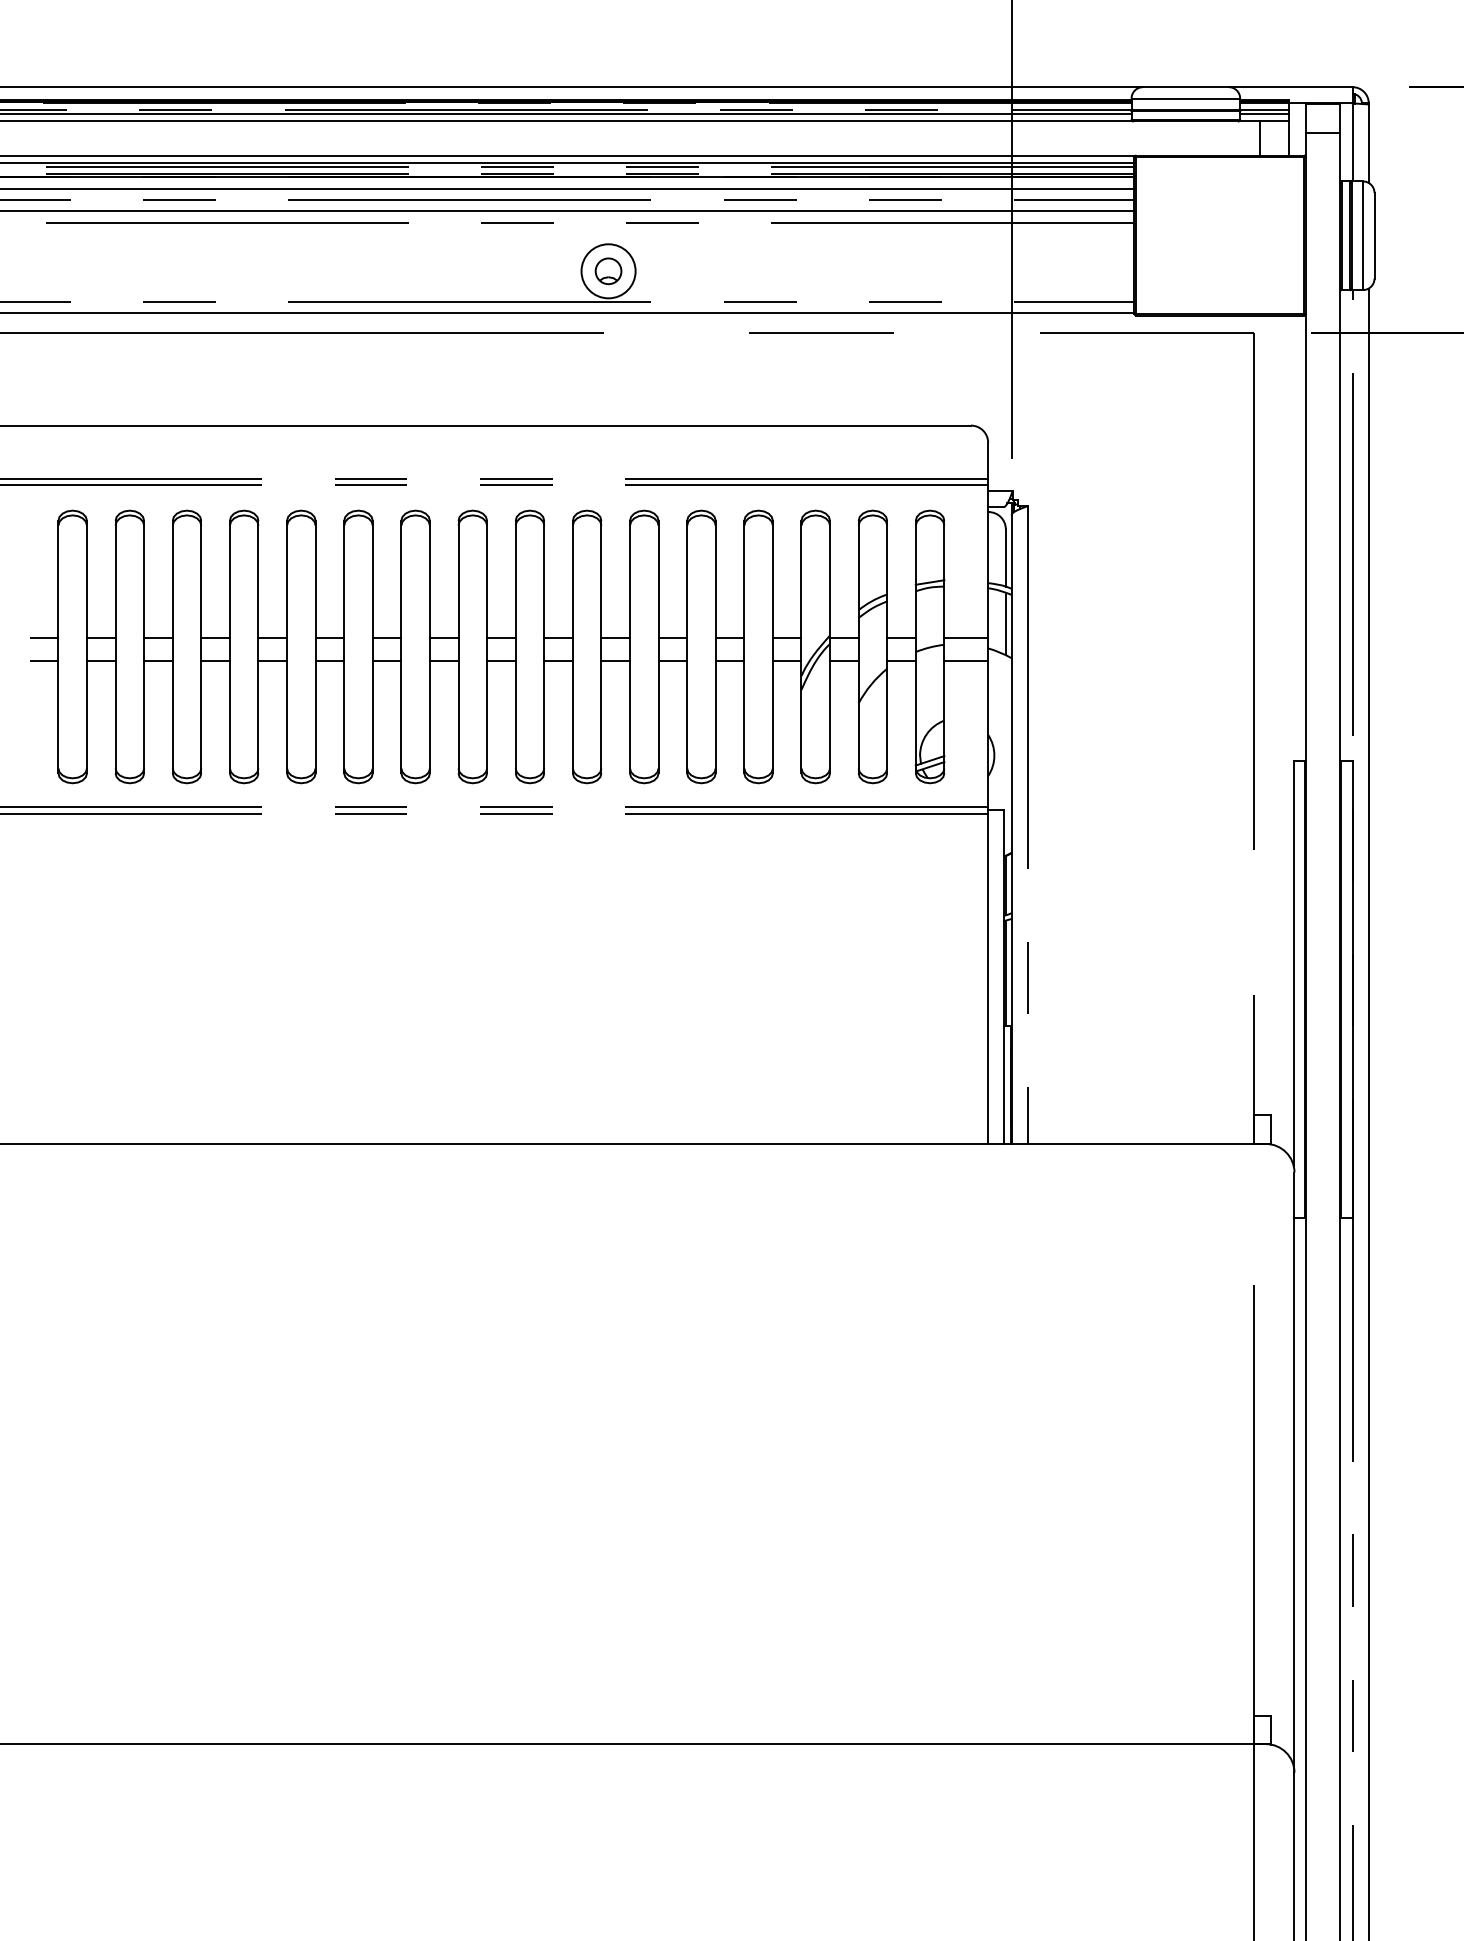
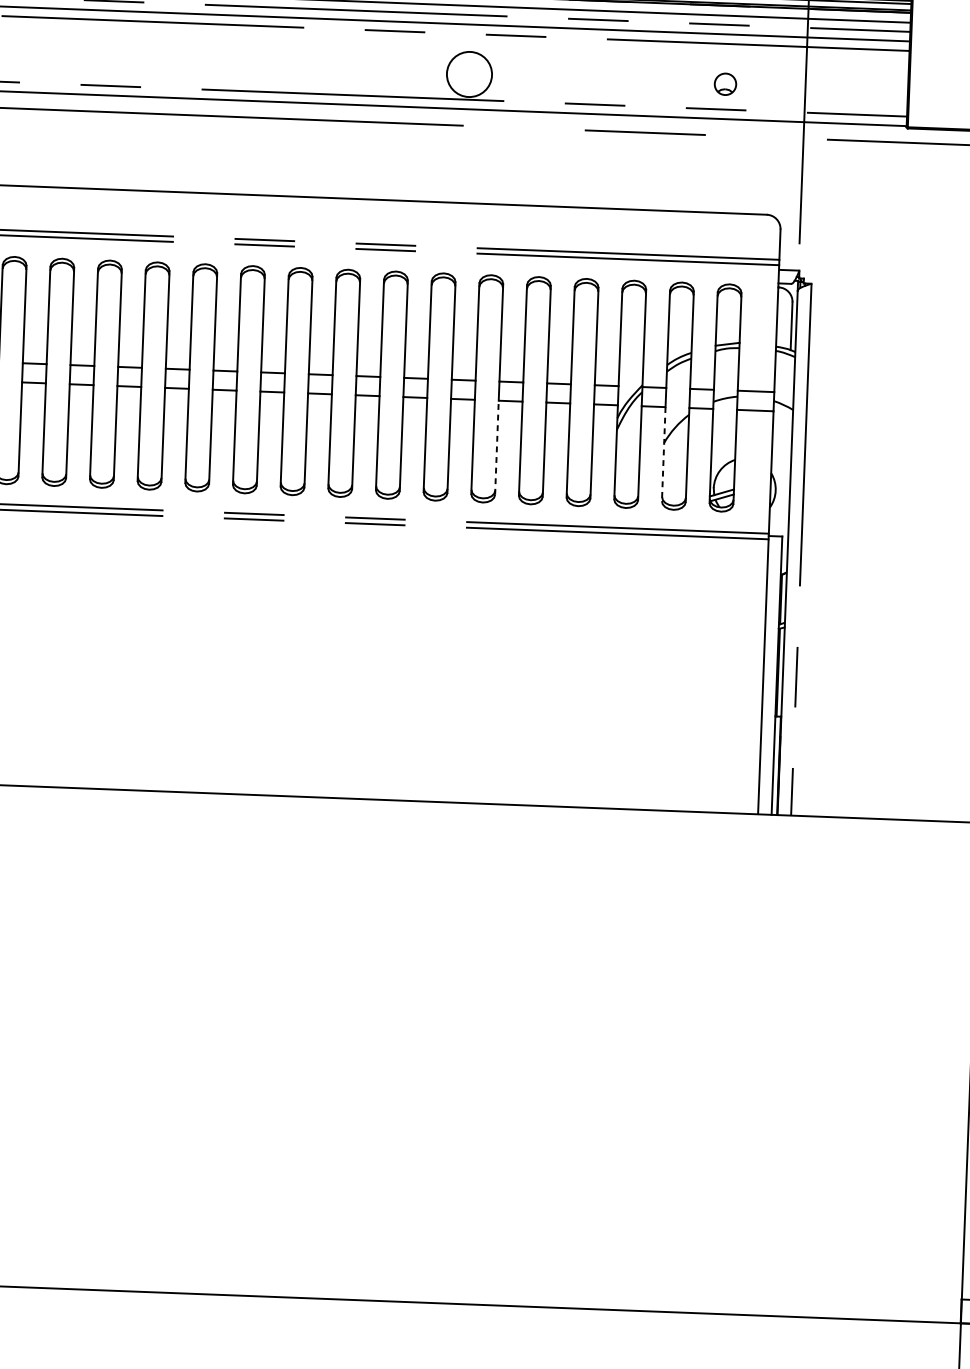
part: (608, 271) -> (725, 84), moved
line: (1005, 624) -> (789, 381), removed
line: (658, 716) -> (496, 447), solid -> dashed
line: (858, 717) -> (663, 454), solid -> dashed

